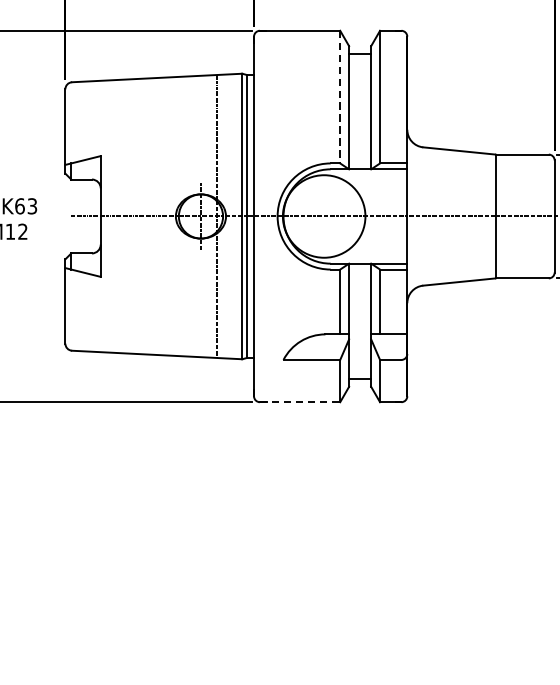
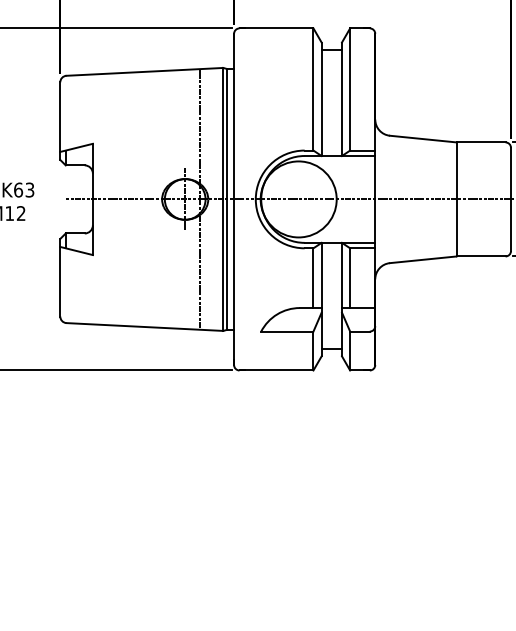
line: (340, 97) -> (313, 89), dashed -> solid
line: (300, 402) -> (276, 370), dashed -> solid

